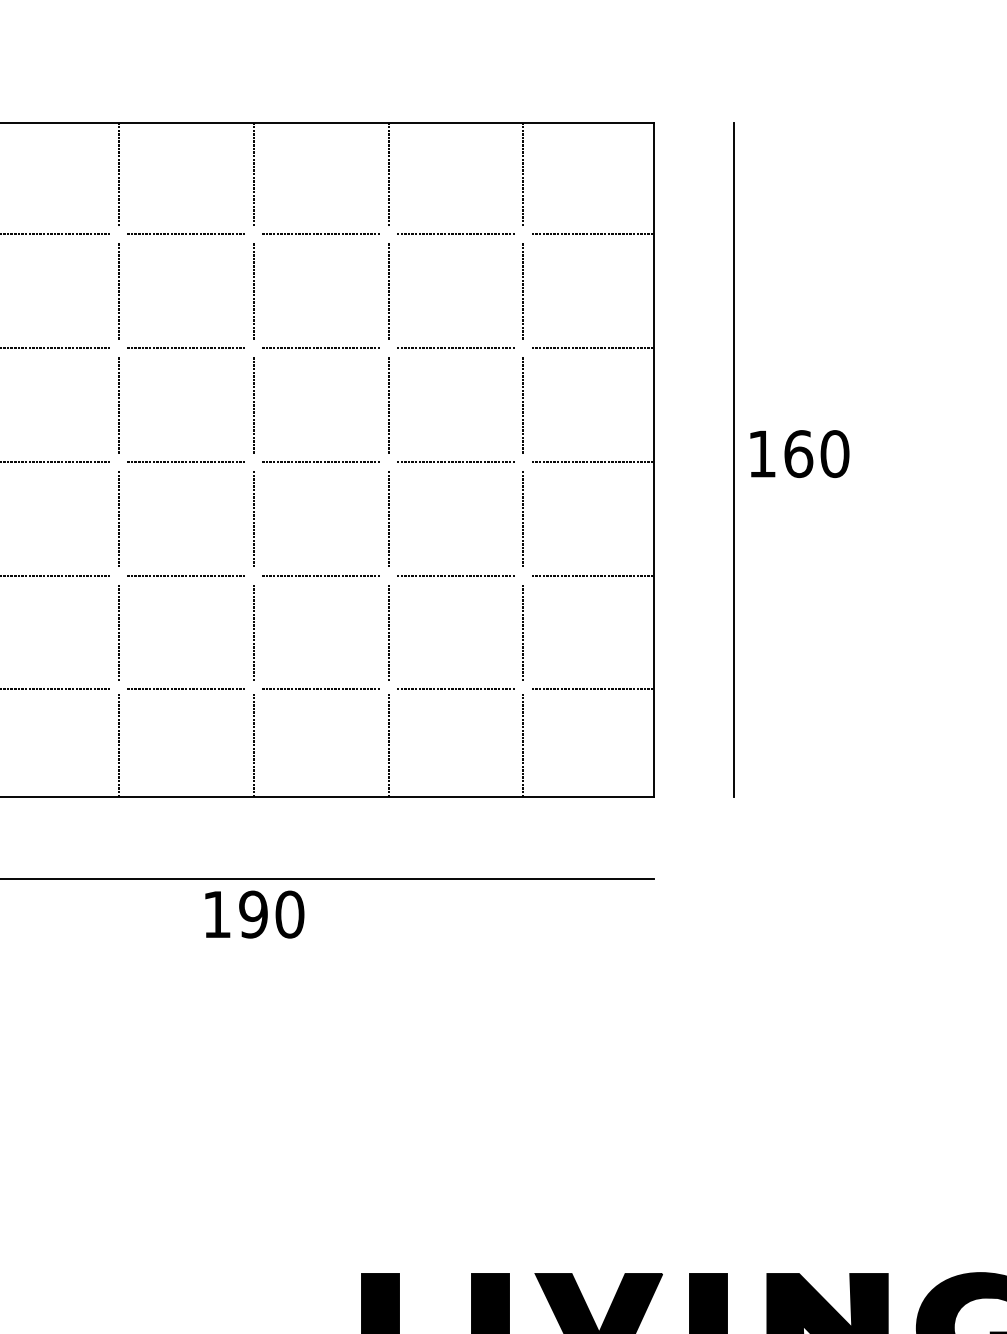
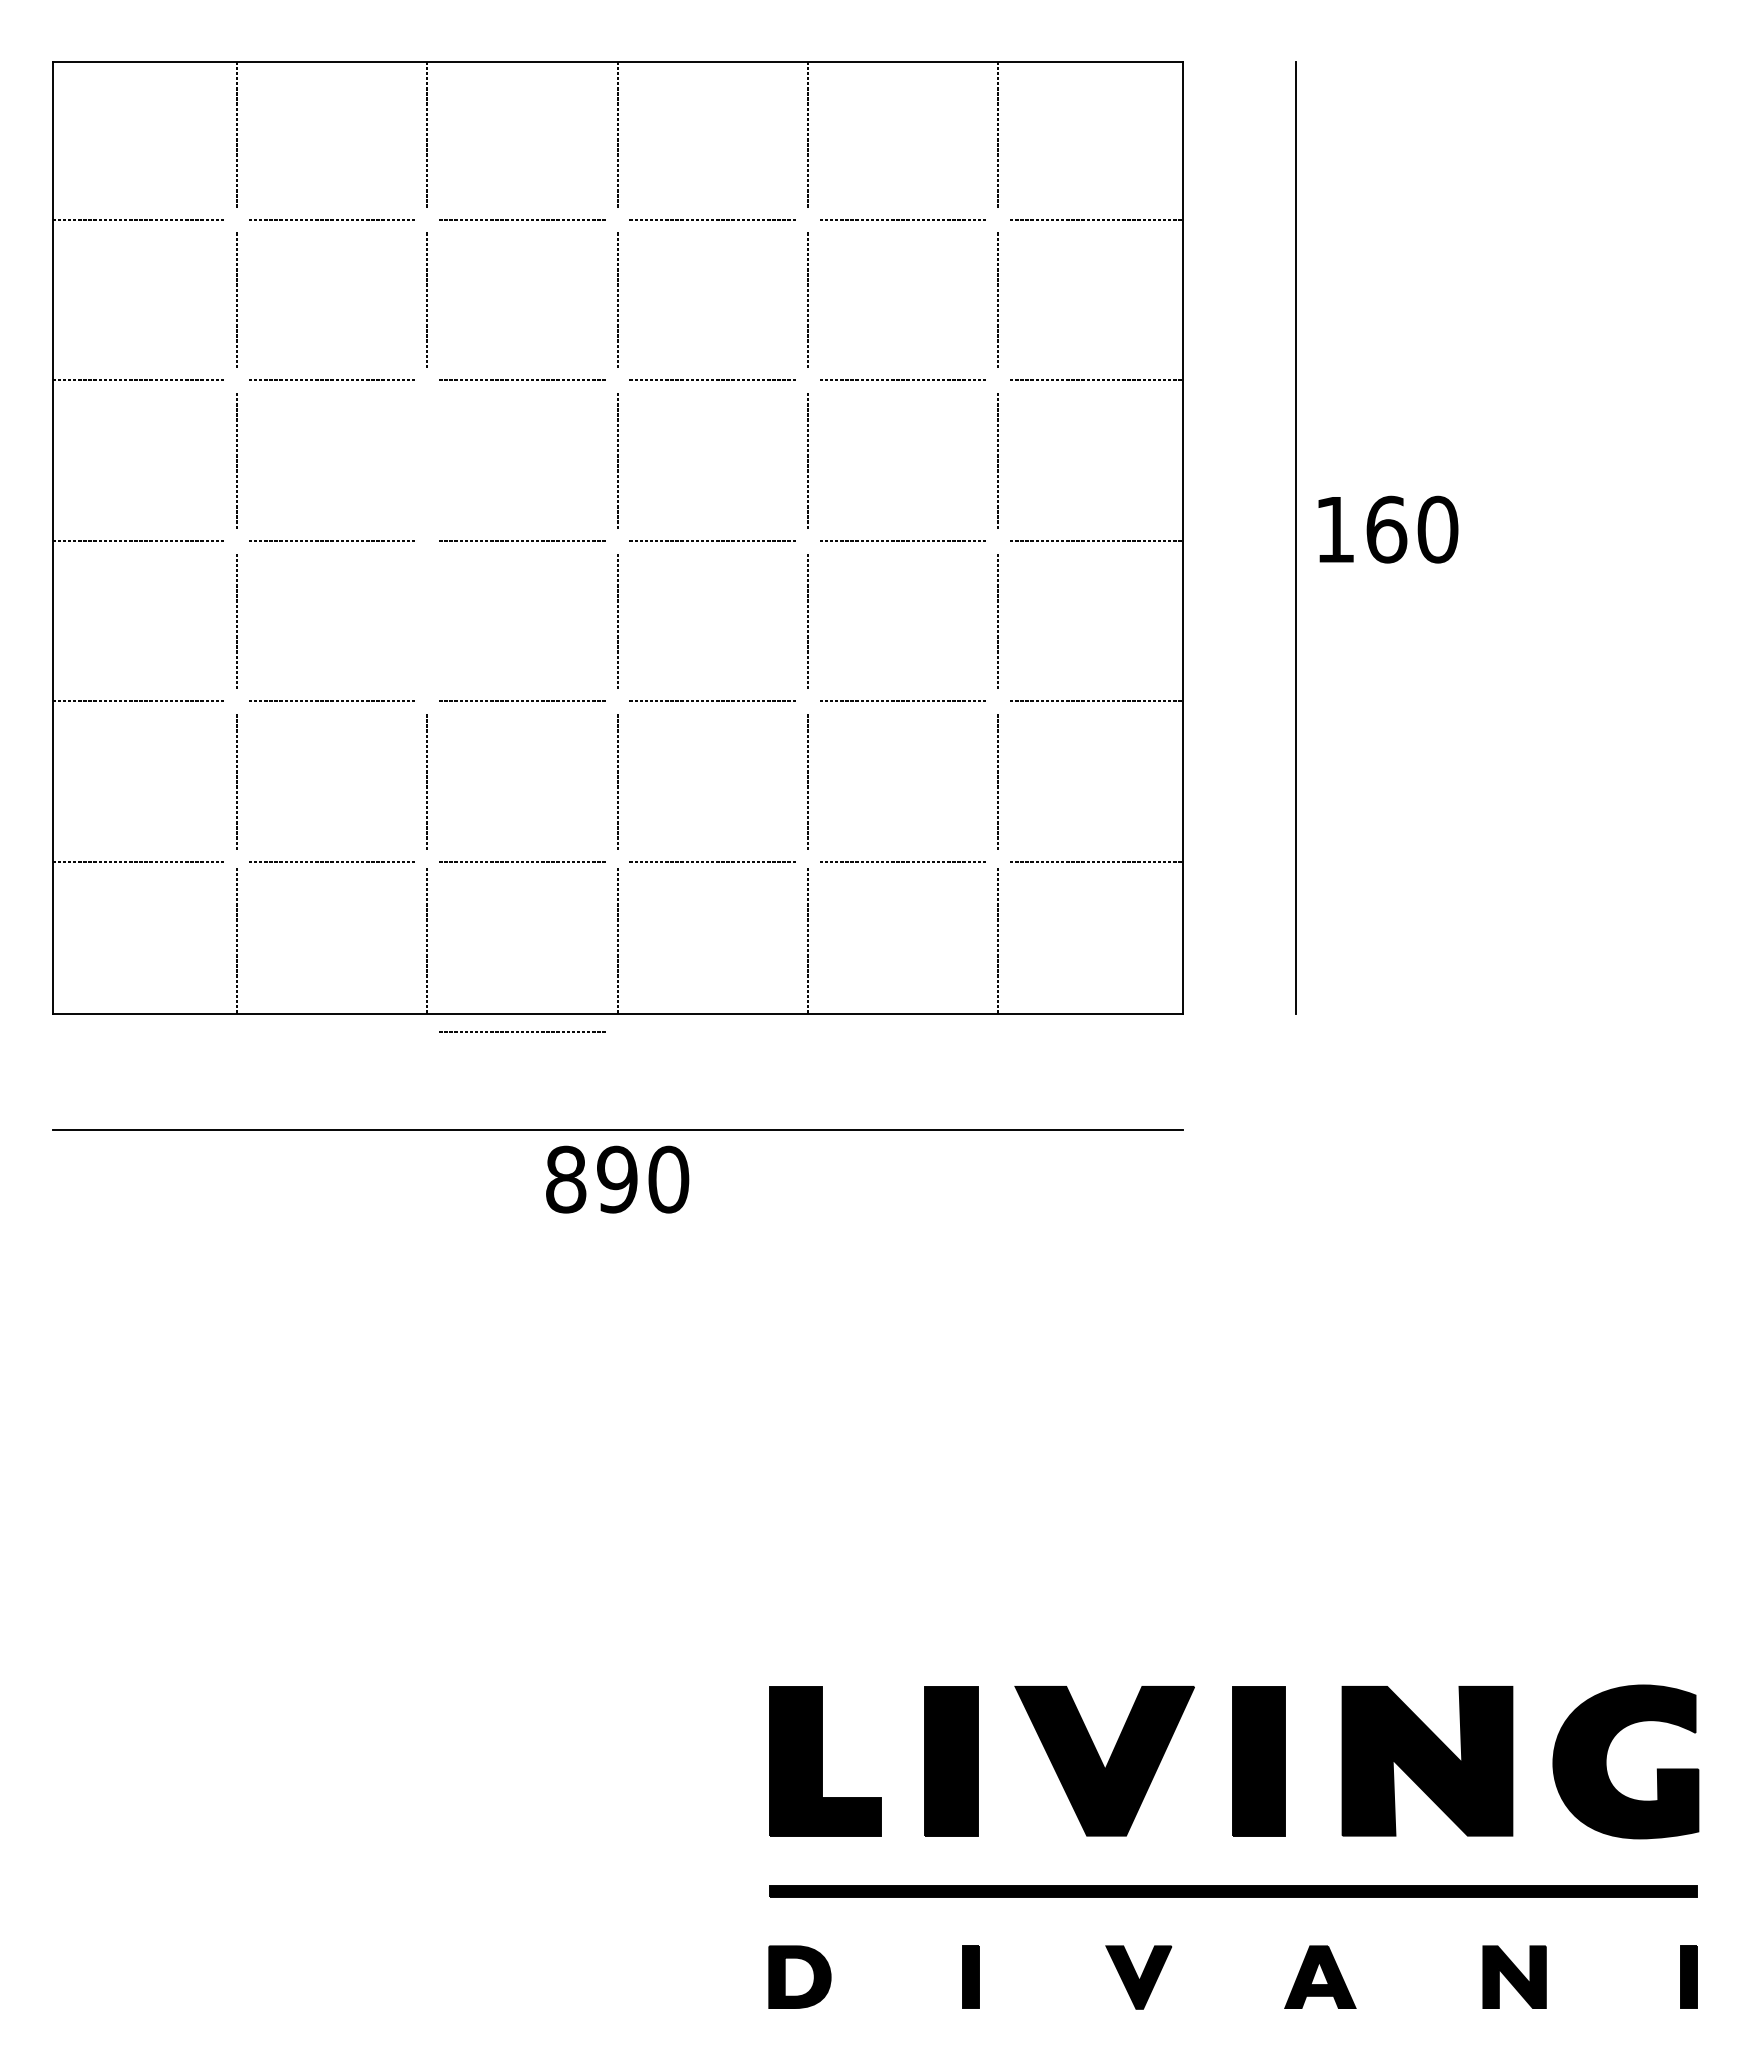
line: (118, 405) -> (427, 460), removed
line: (118, 518) -> (427, 620), removed
line: (186, 809) -> (522, 1031), added
text: (217, 914) -> (566, 1179), 190 -> 890

